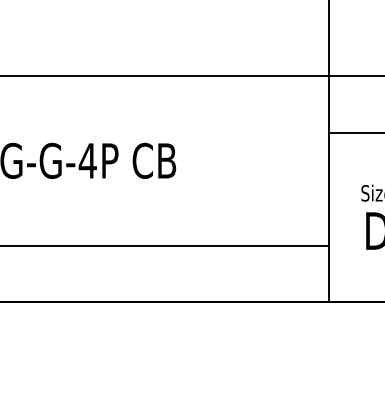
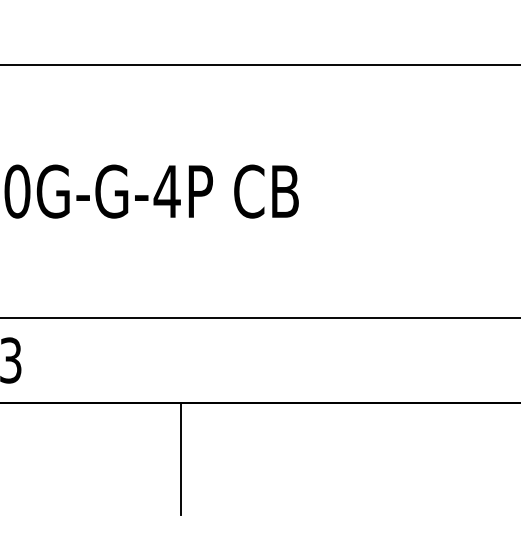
line: (96, 339) -> (180, 458), added

